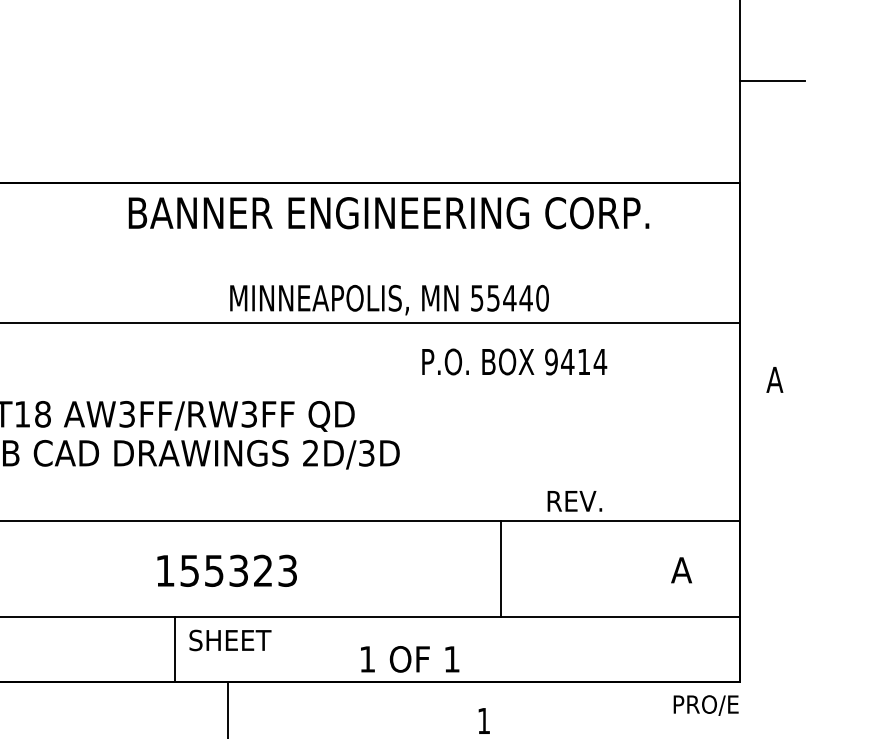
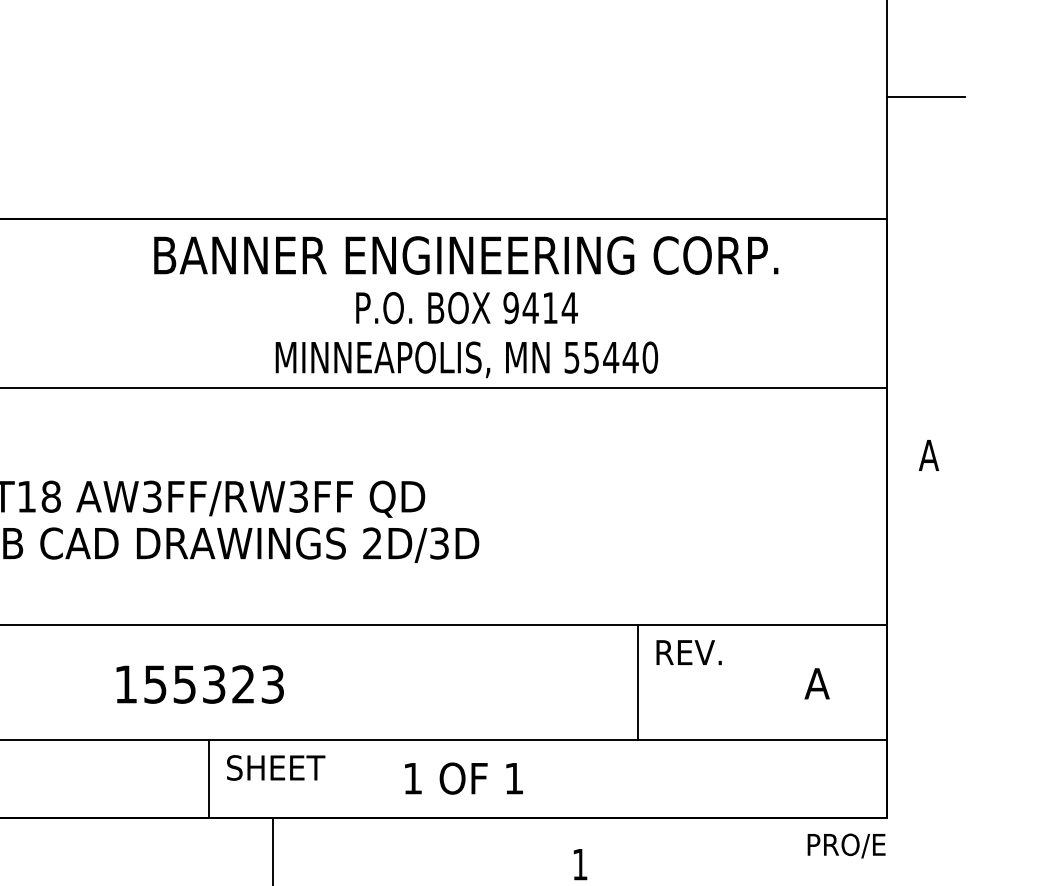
text: (514, 361) -> (466, 307), moved
text: (574, 501) -> (688, 652), moved
line: (501, 568) -> (638, 681), moved
text: (226, 570) -> (199, 684), moved
text: (410, 659) -> (464, 778), moved

